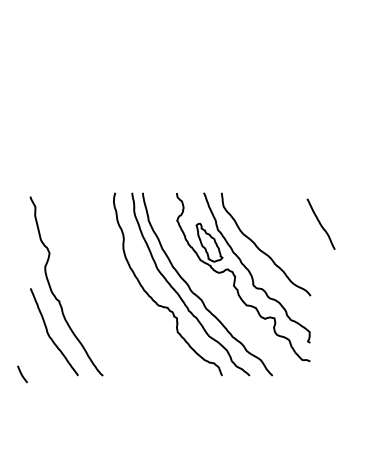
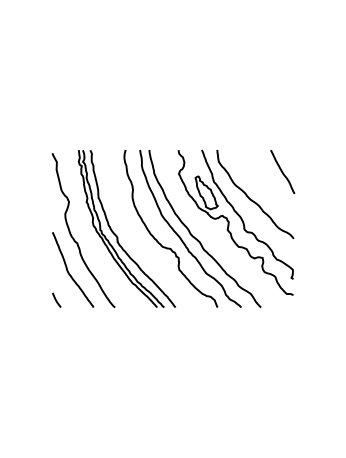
curve: (320, 223) -> (282, 171), moved
part: (105, 292) -> (117, 235), added
line: (22, 373) -> (56, 299), moved

